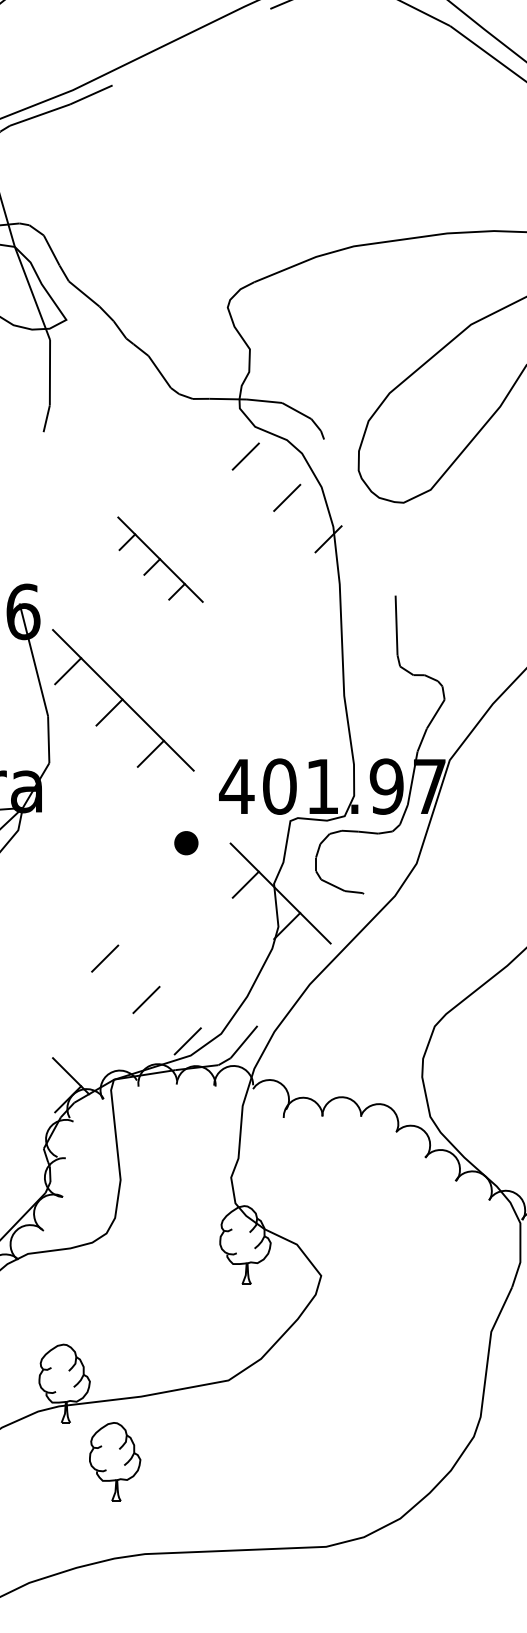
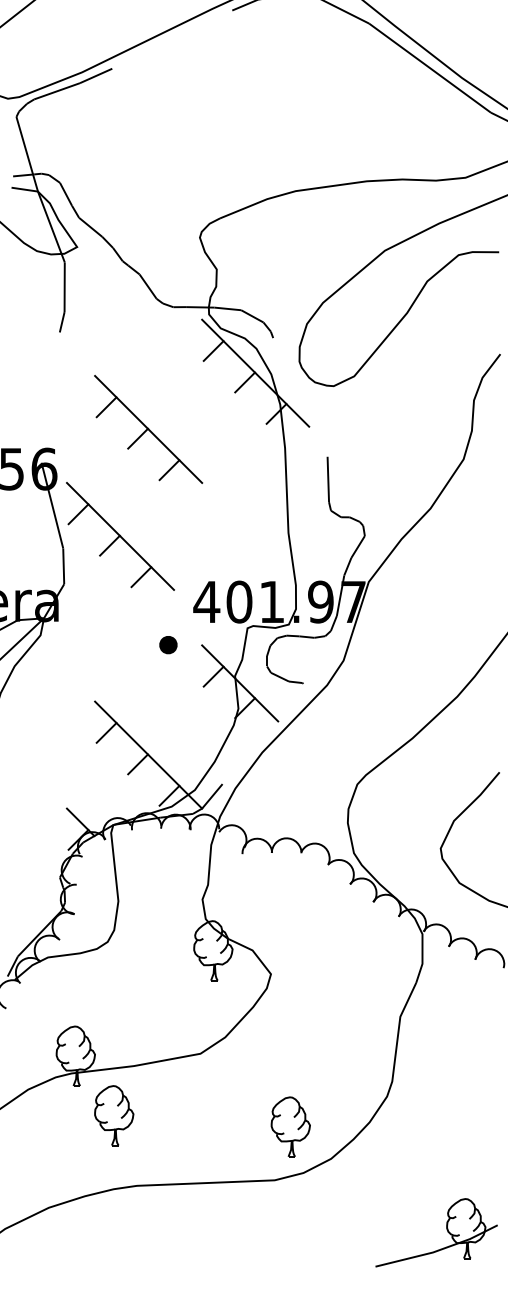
line: (300, 484) -> (255, 372), added
part: (160, 559) -> (148, 429), size x1.67
line: (160, 987) -> (148, 754), added
part: (346, 1476) -> (290, 1126), added

